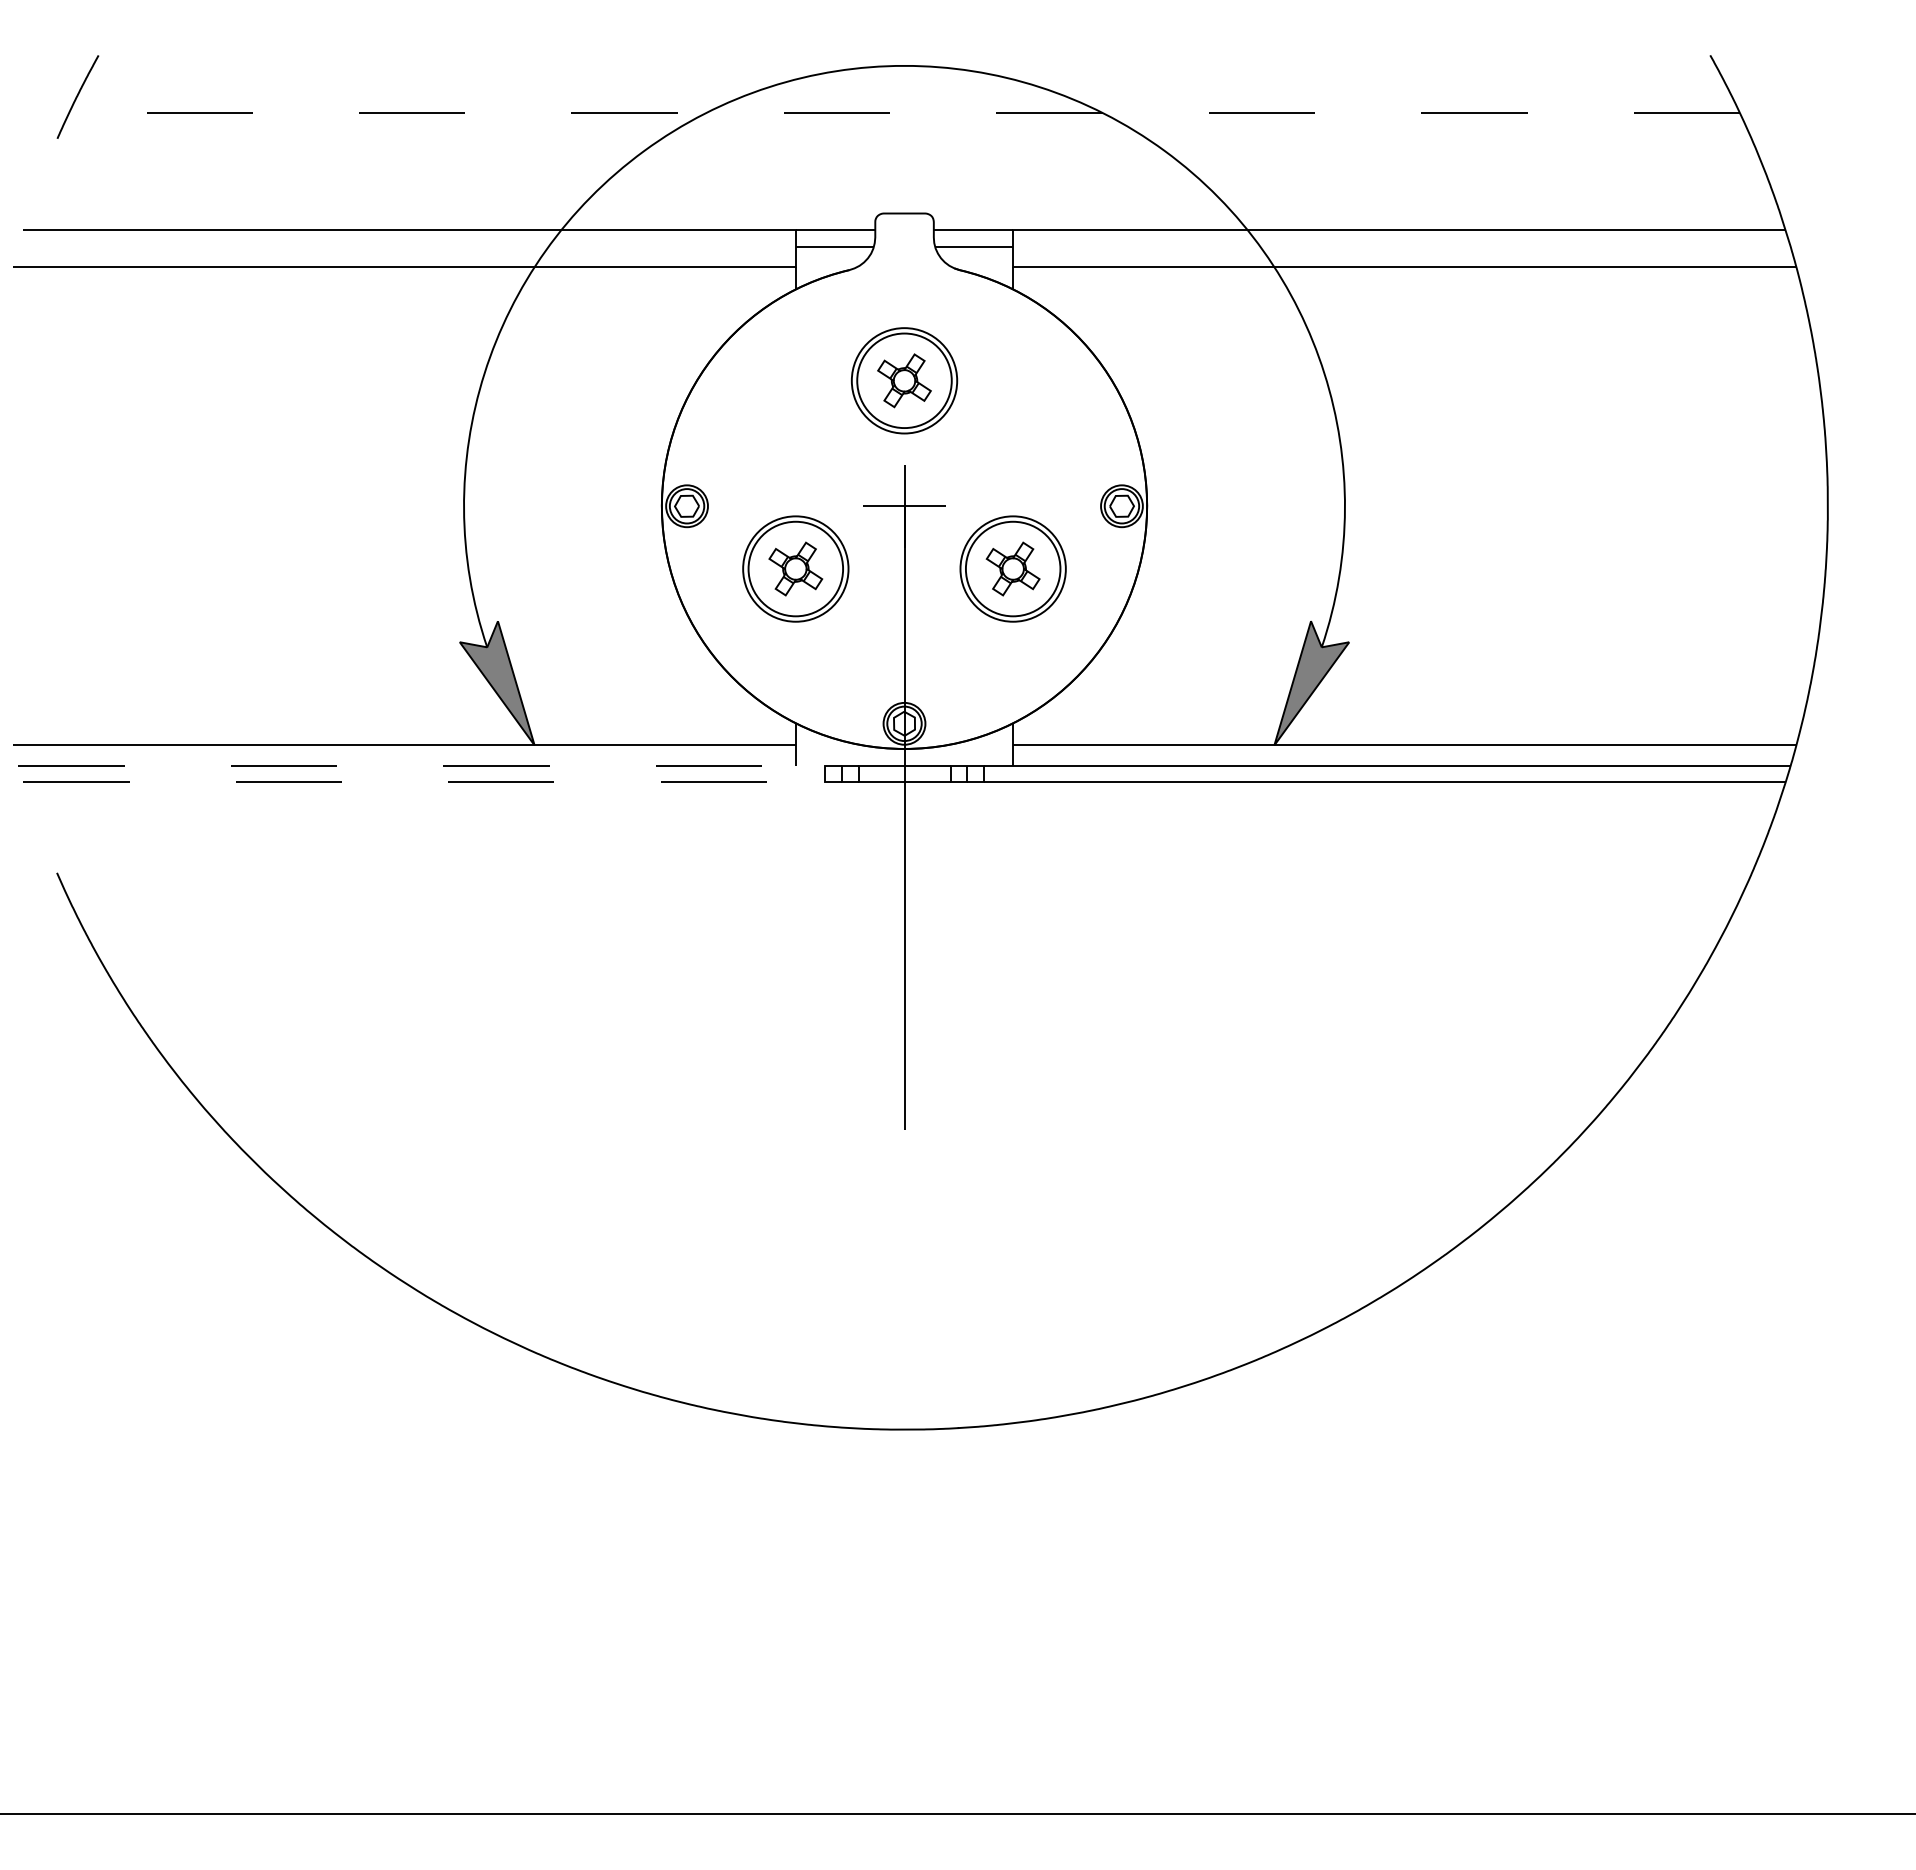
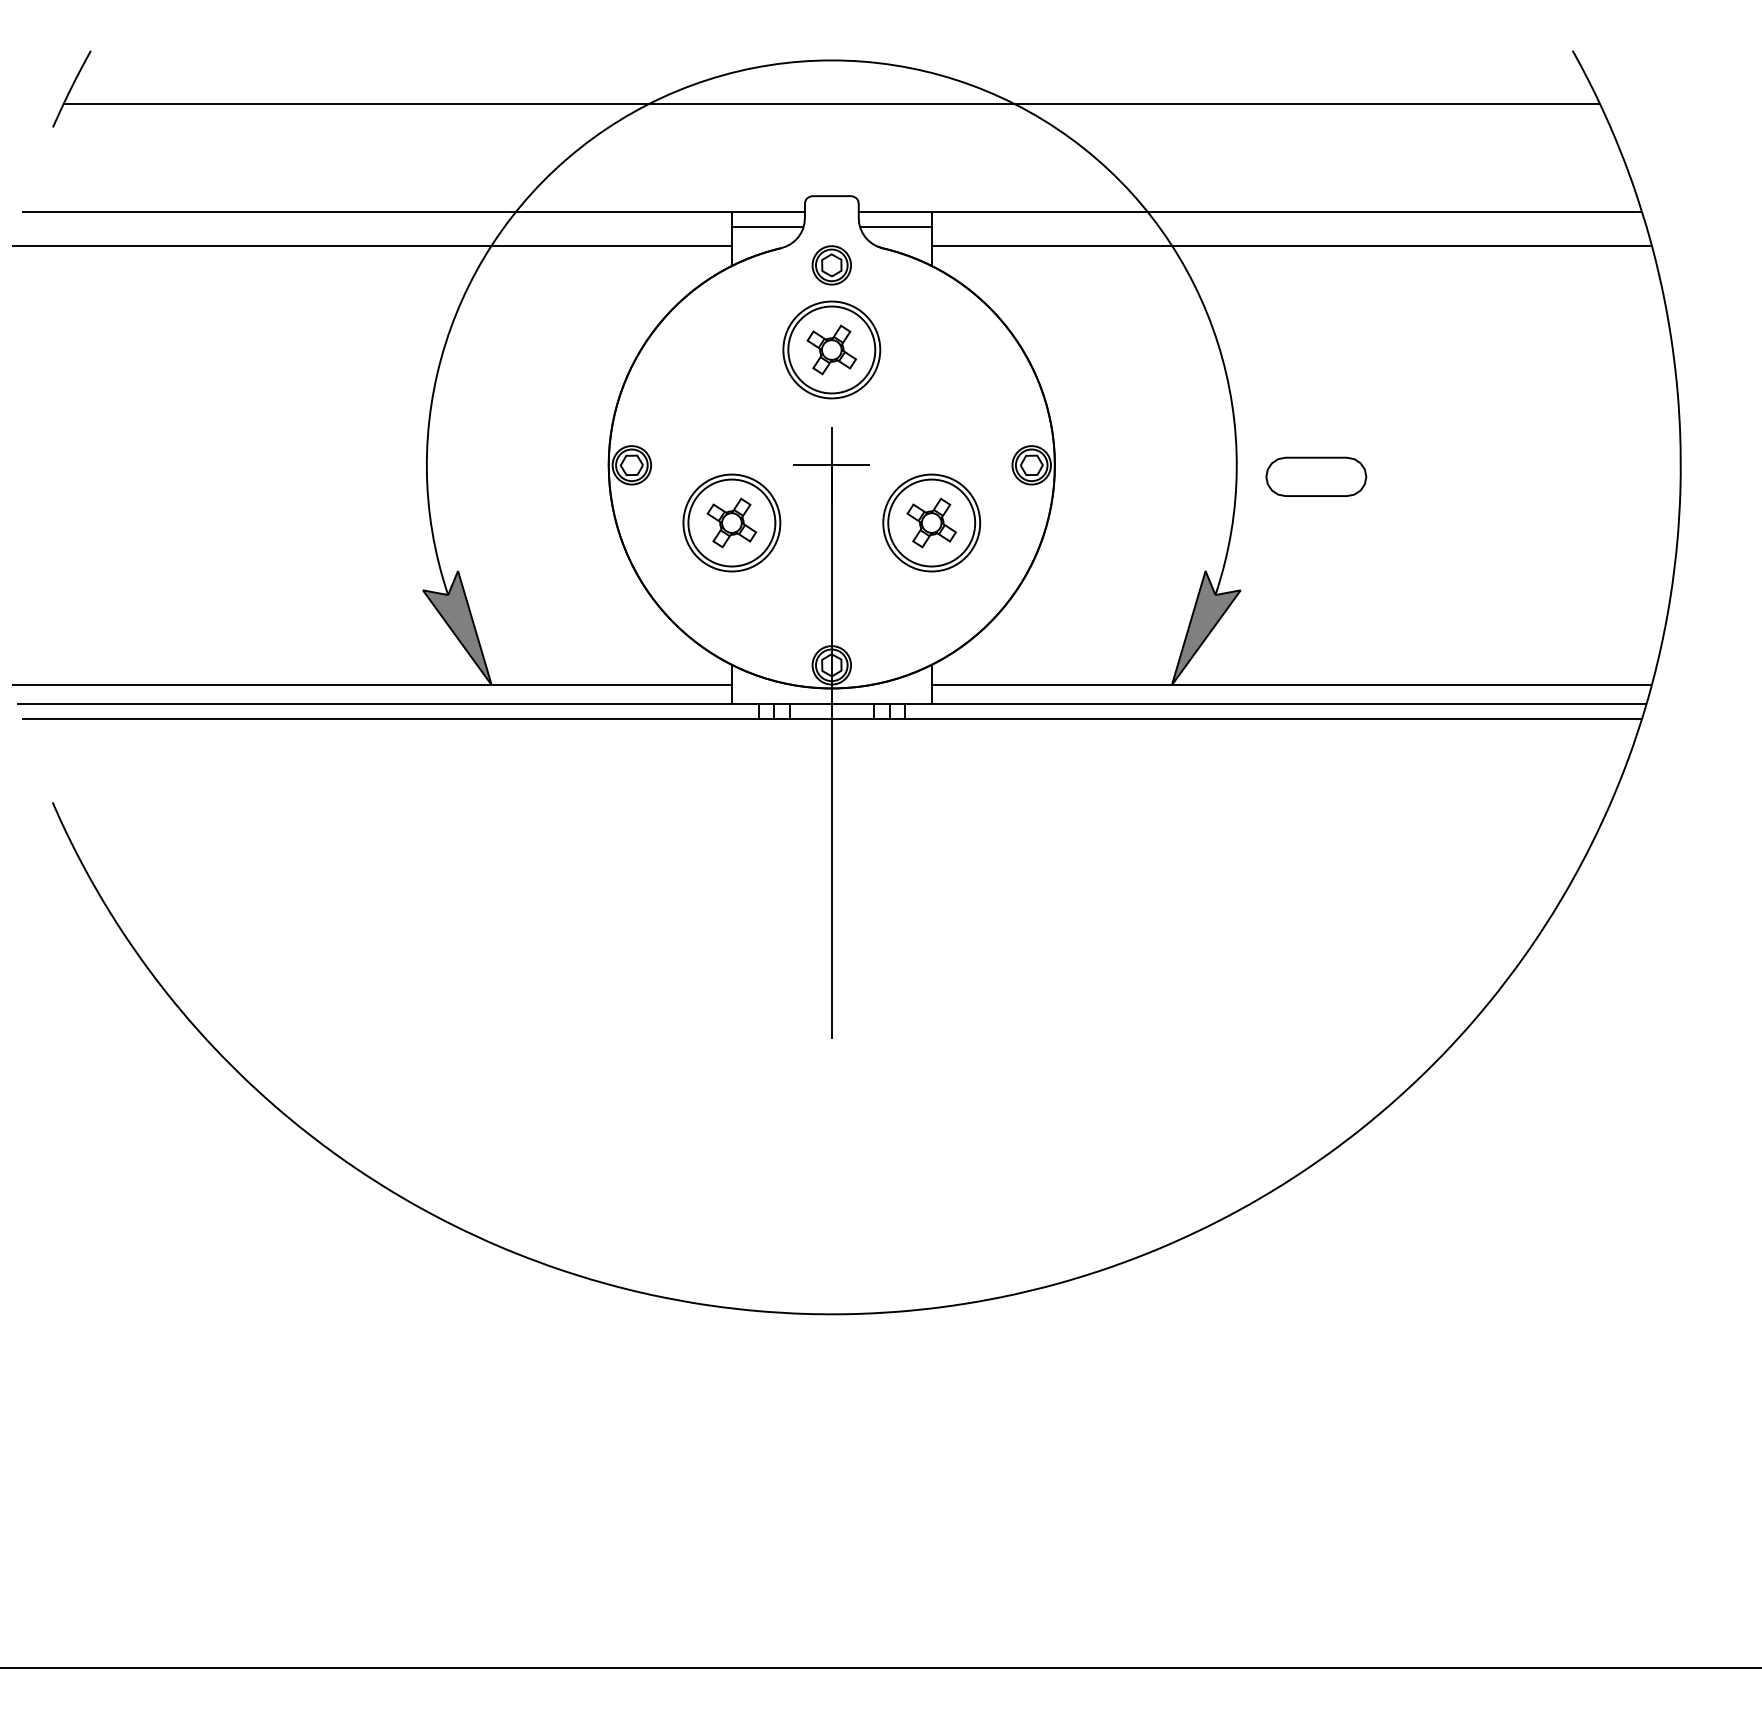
line: (904, 113) -> (831, 104), dashed -> solid
part: (904, 288) -> (831, 265), added
part: (1431, 518) -> (1316, 476), added
line: (422, 765) -> (388, 703), dashed -> solid
line: (424, 782) -> (390, 719), dashed -> solid

